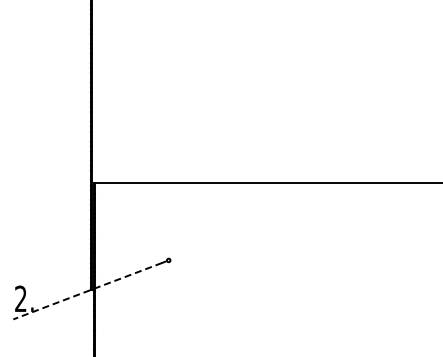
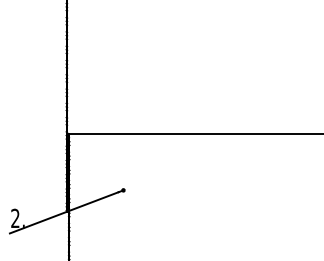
line: (87, 291) -> (64, 213), dashed -> solid

